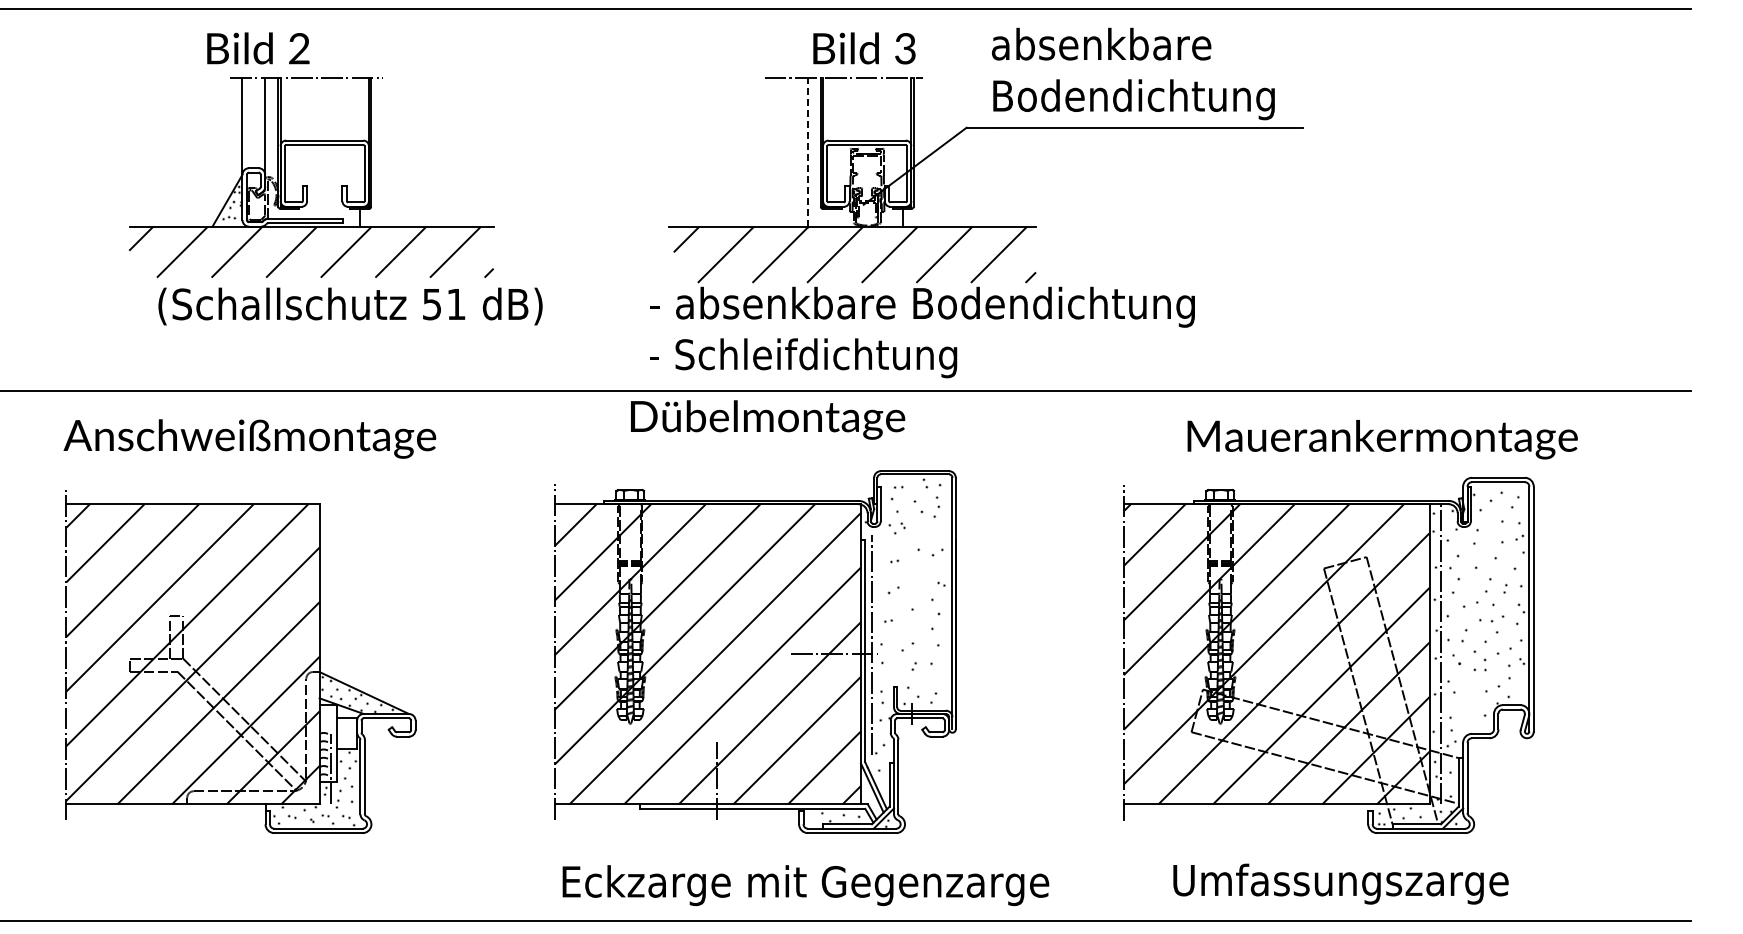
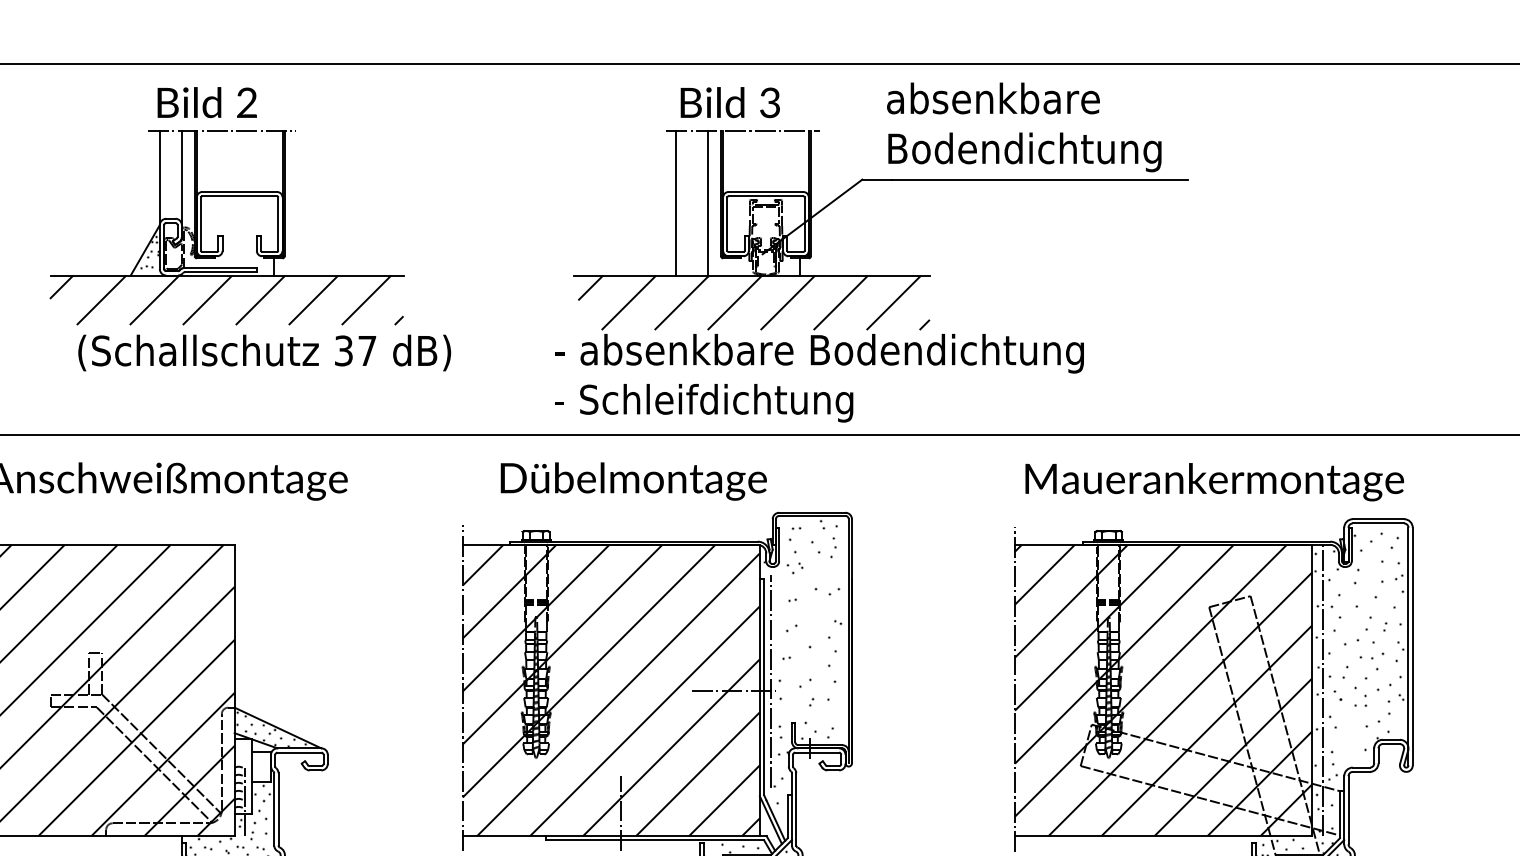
text: (258, 48) -> (207, 102), moved
part: (864, 48) -> (730, 102), moved
line: (807, 151) -> (708, 202), dashed -> solid
line: (774, 152) -> (676, 203), added
text: (444, 303) -> (355, 350), 51 -> 37
text: (768, 419) -> (634, 481), moved
text: (1382, 439) -> (1214, 482), moved

